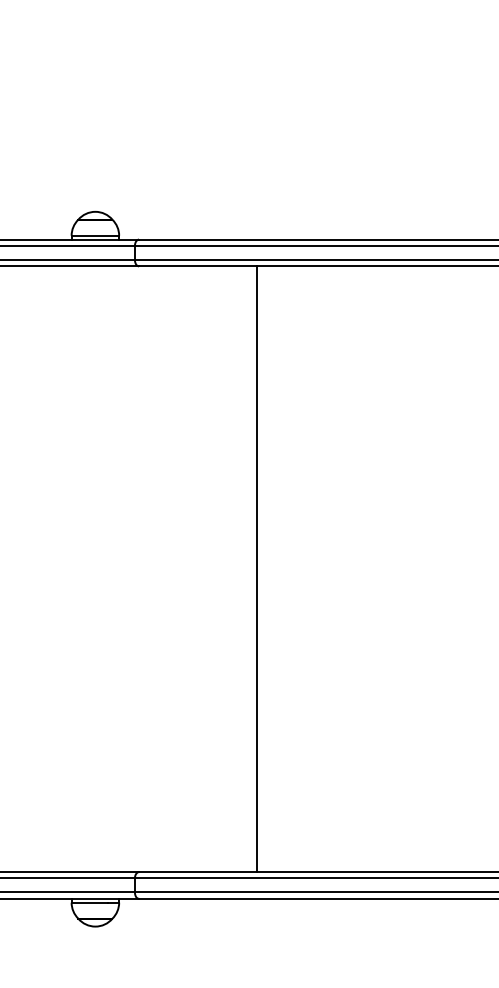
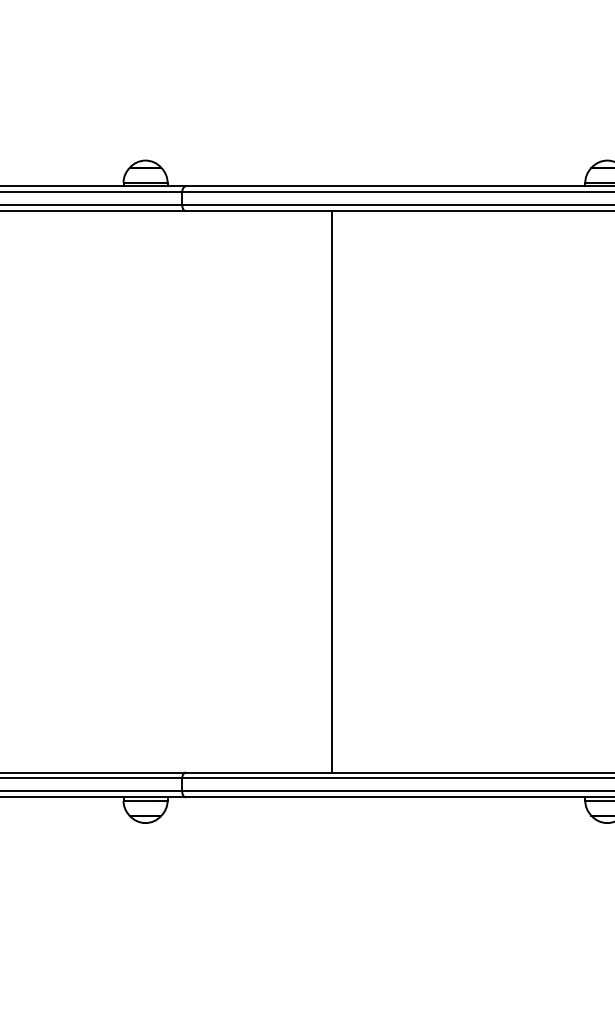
line: (257, 568) -> (332, 491), moved

